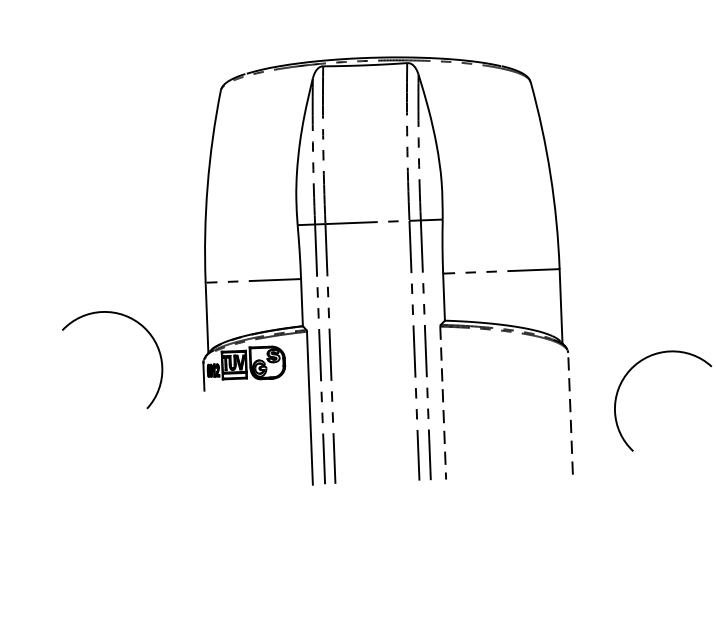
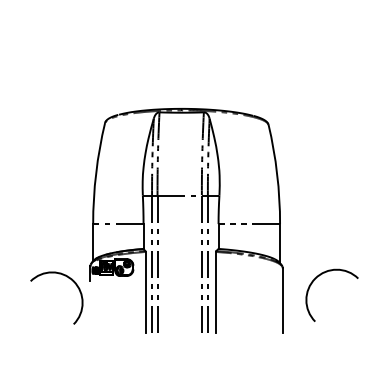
arc: (129, 320) -> (66, 277), moved
line: (442, 403) -> (215, 292), dashed -> solid
line: (569, 413) -> (282, 300), dashed -> solid

